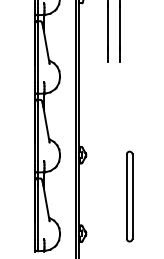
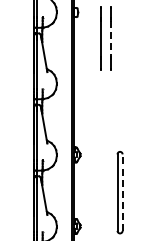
line: (119, 26) -> (110, 38), solid -> dashed
line: (132, 196) -> (122, 192), solid -> dashed

